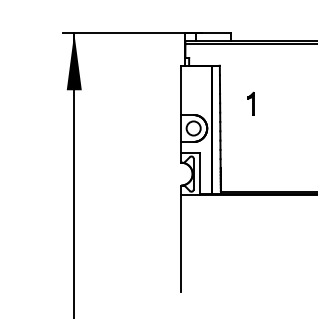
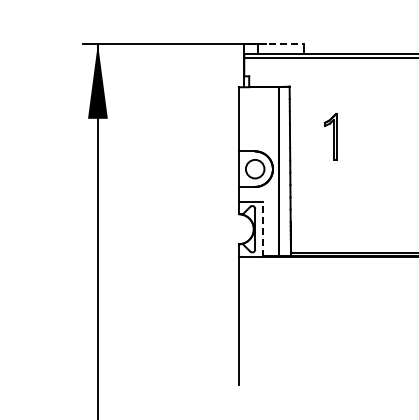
line: (213, 33) -> (281, 43), solid -> dashed
part: (250, 103) -> (330, 136), size x1.6
line: (199, 173) -> (263, 228), solid -> dashed

